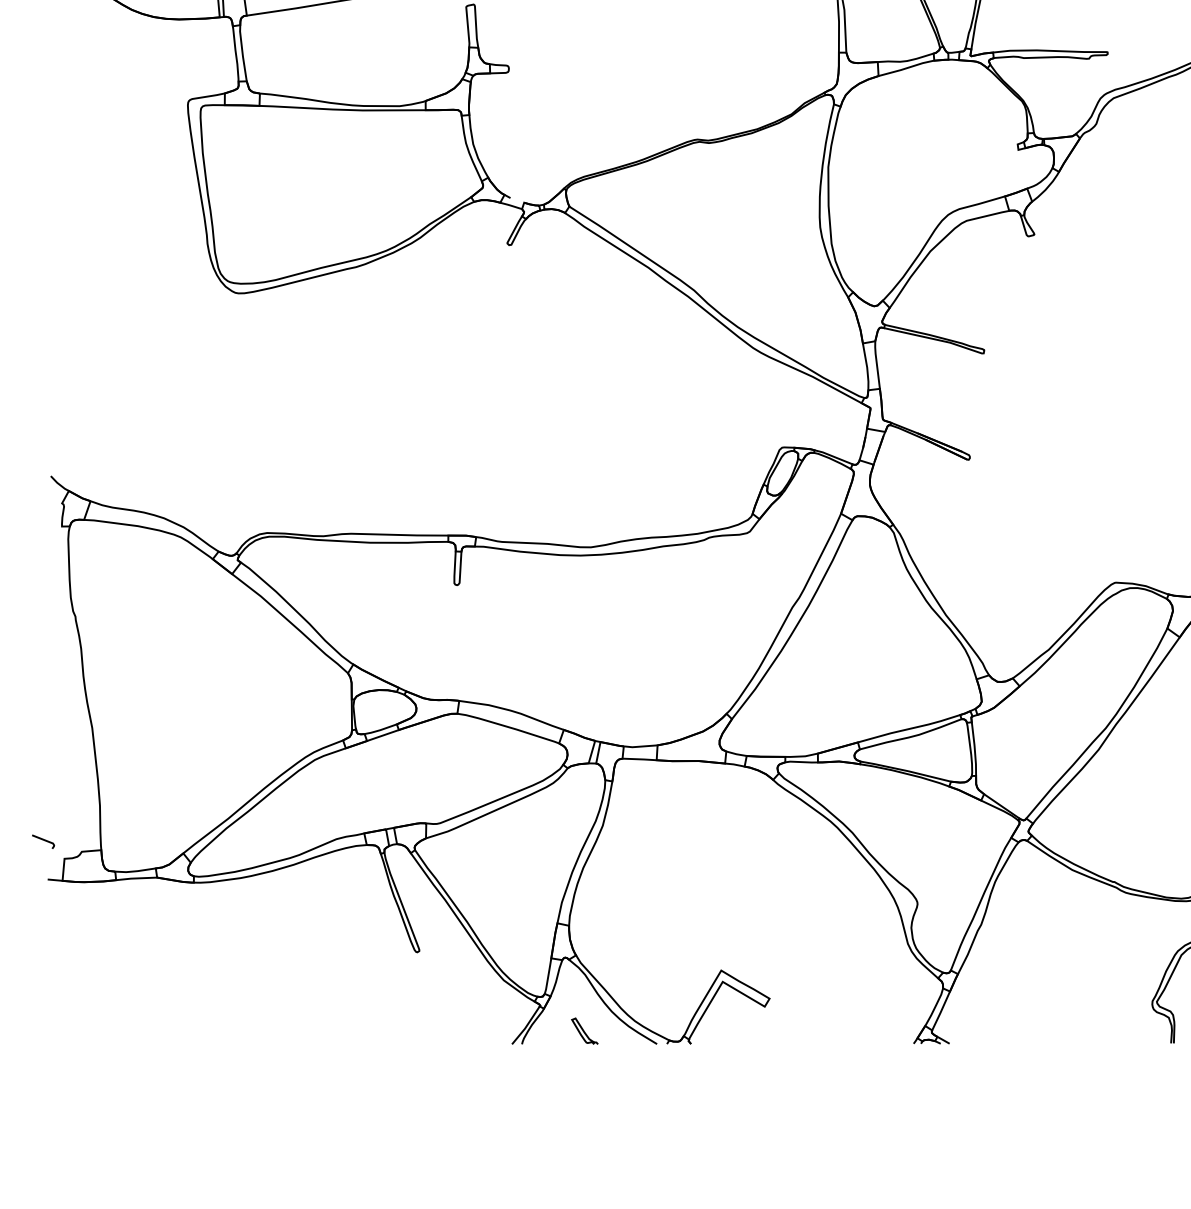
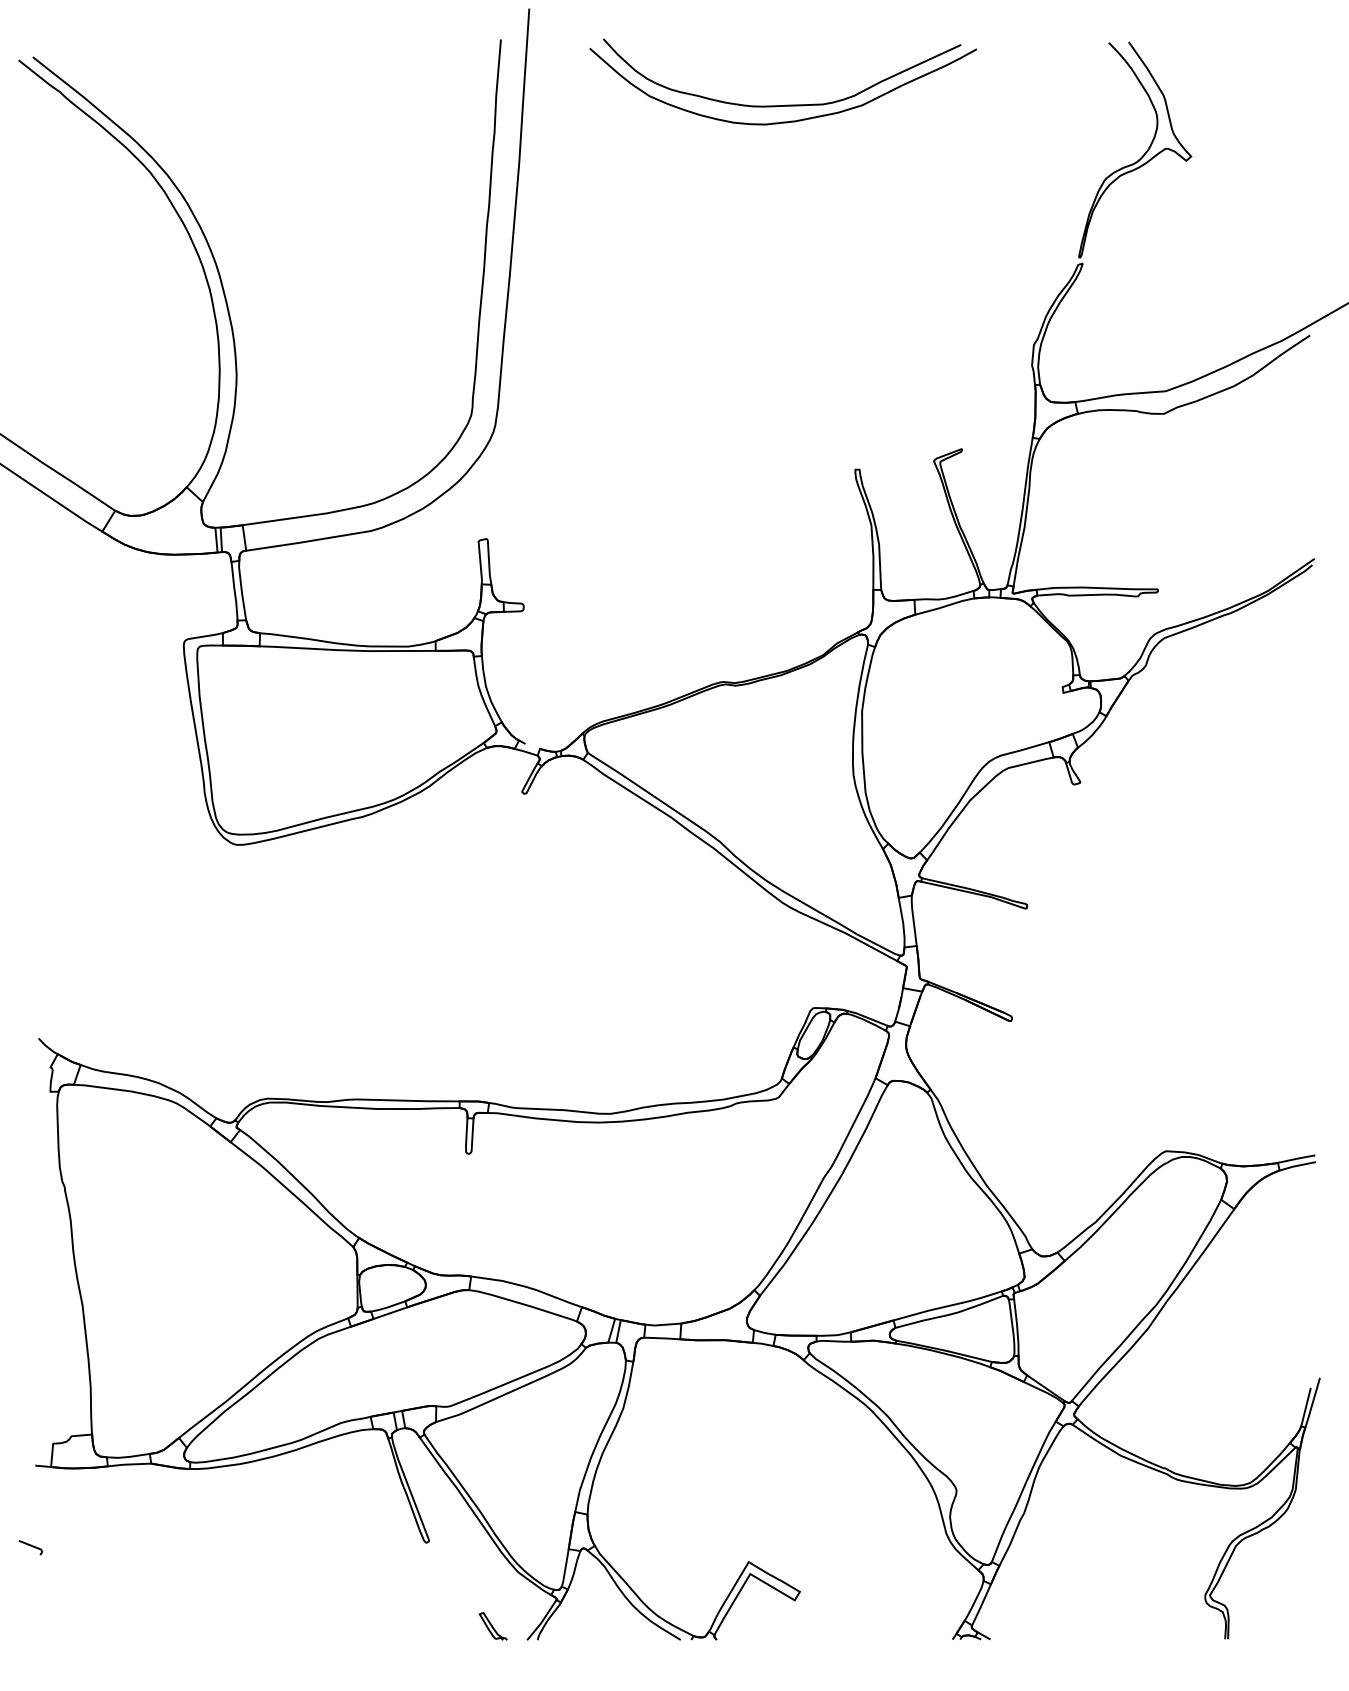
curve: (43, 840) -> (30, 1546), moved
curve: (584, 1030) -> (492, 1625), moved

